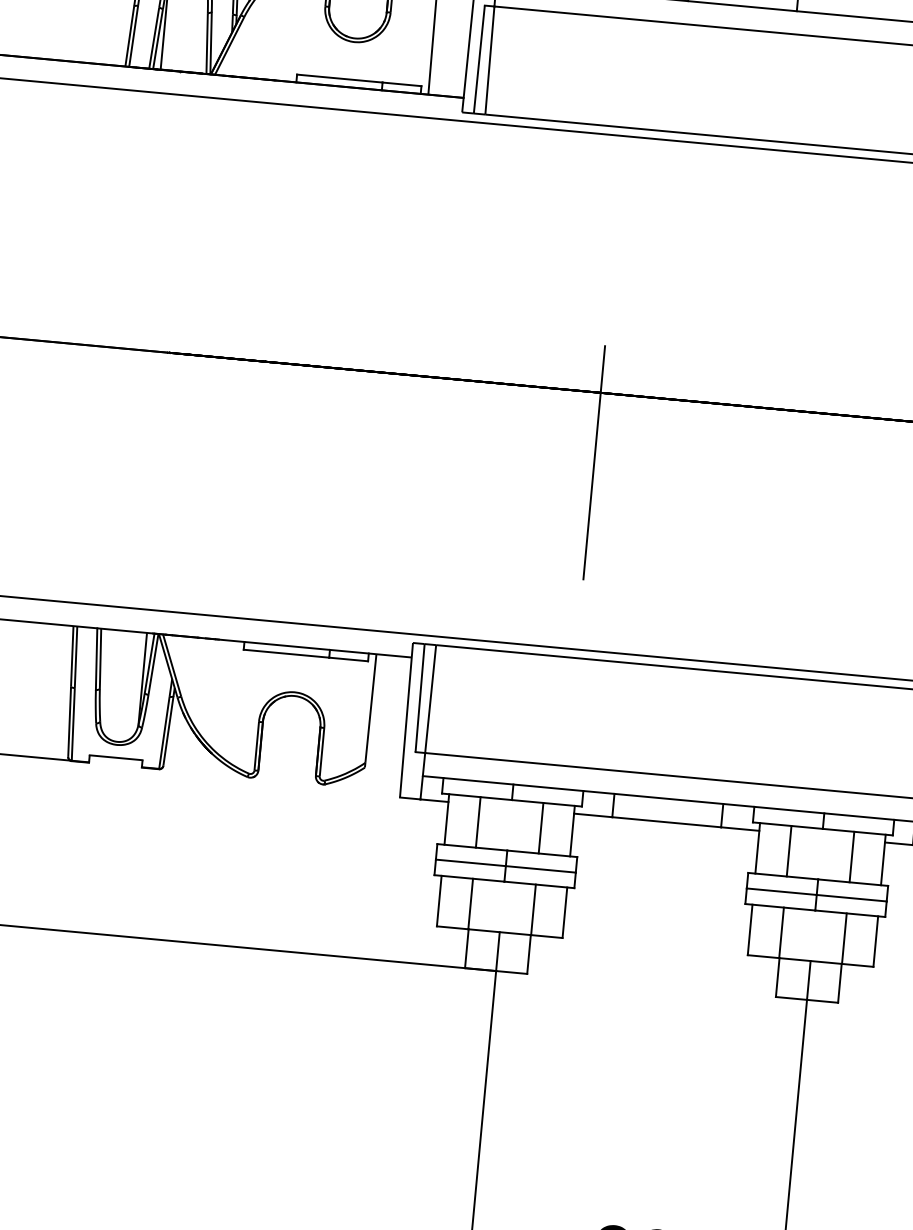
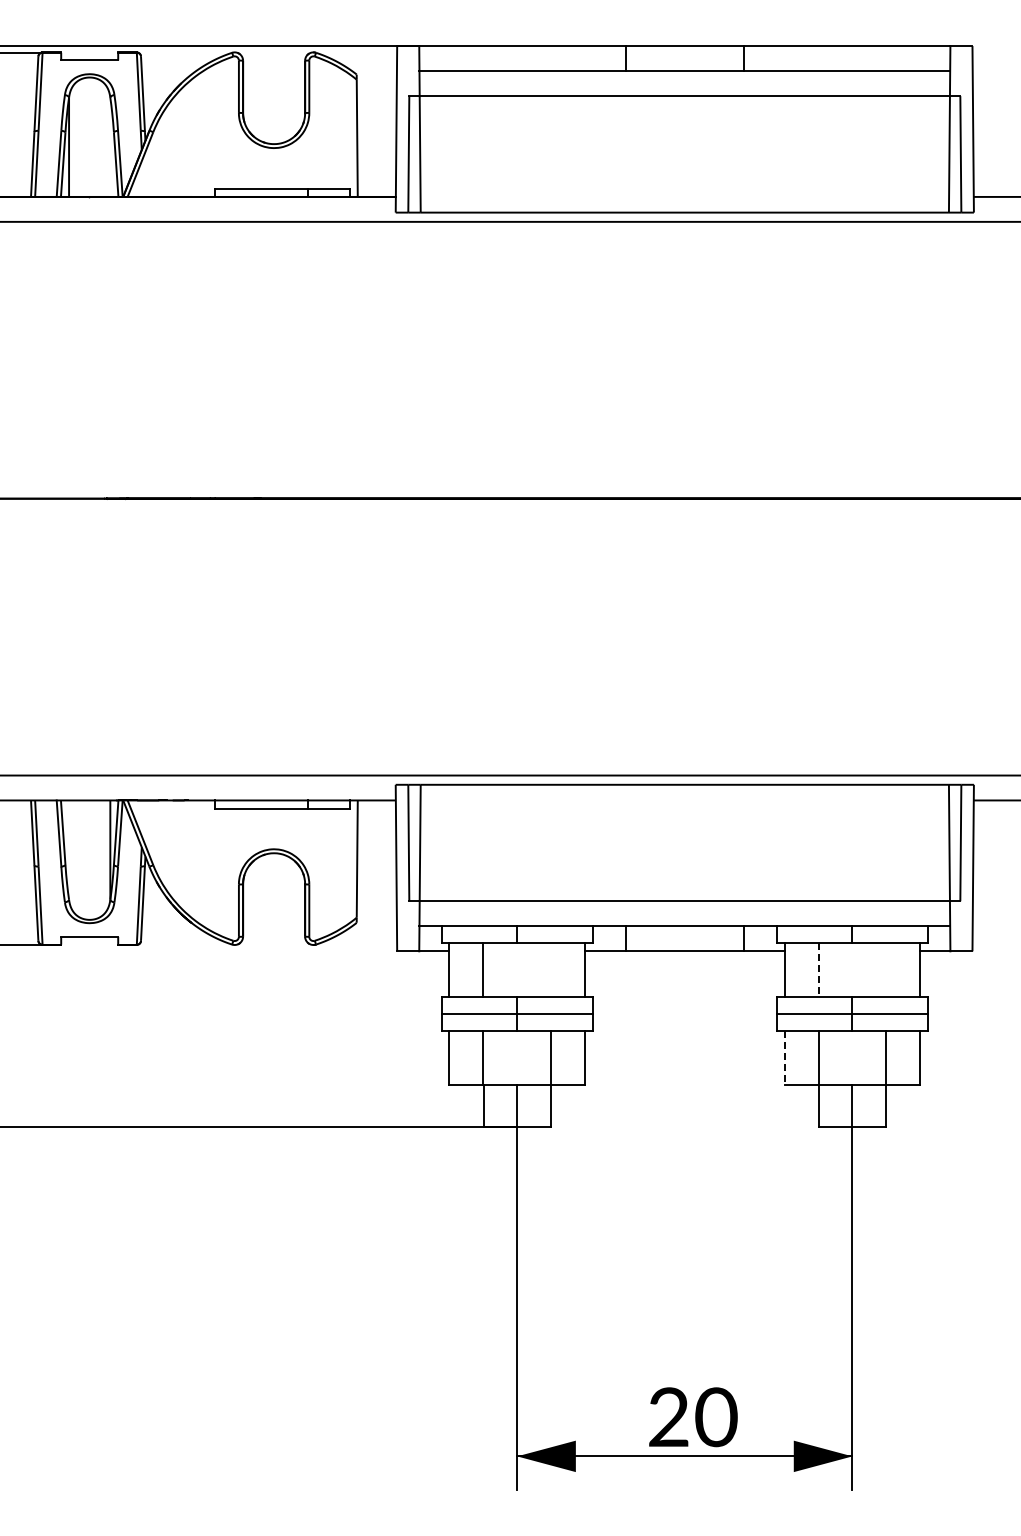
line: (594, 462) -> (571, 573), removed
line: (541, 827) -> (551, 969), removed
line: (789, 851) -> (818, 970), solid -> dashed
line: (852, 856) -> (886, 969), removed
line: (749, 930) -> (784, 1058), solid -> dashed

